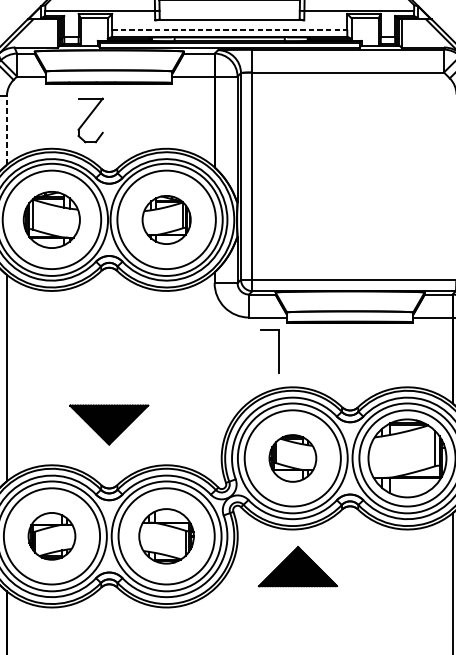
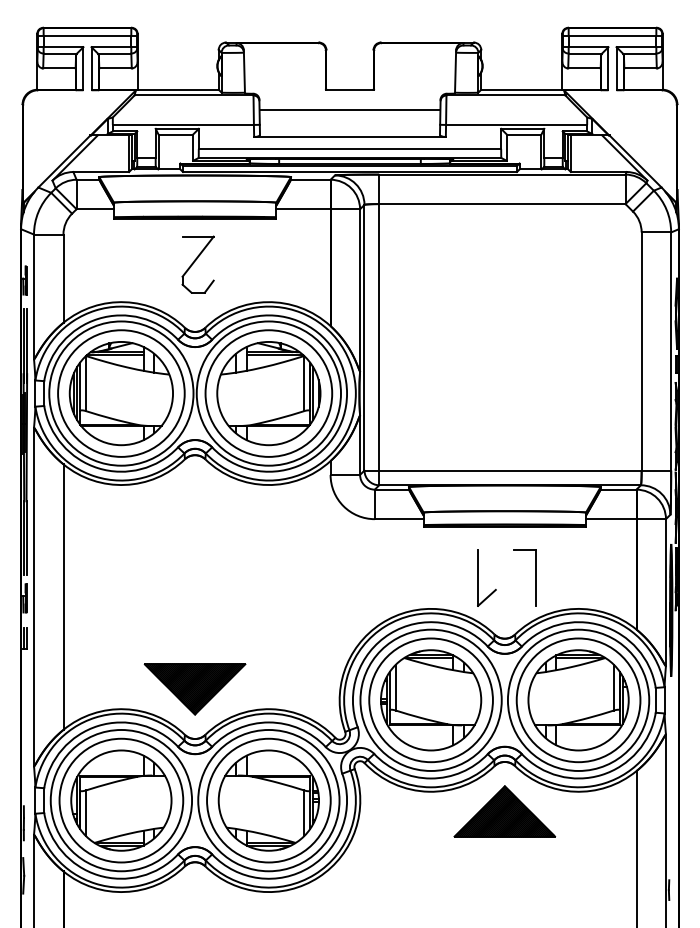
line: (230, 30) -> (350, 149), dashed -> solid
part: (90, 120) -> (197, 264), moved
line: (6, 130) -> (63, 278), dashed -> solid
part: (51, 219) -> (120, 393), size x1.43
part: (166, 219) -> (268, 393), size x1.67
part: (278, 351) -> (535, 577), moved
part: (329, 362) -> (478, 577), added
part: (108, 425) -> (194, 689), moved
part: (293, 458) -> (431, 700), size x1.67
part: (52, 536) -> (121, 800), size x1.67
part: (166, 536) -> (268, 800), size x1.43
part: (297, 566) -> (504, 811), moved

